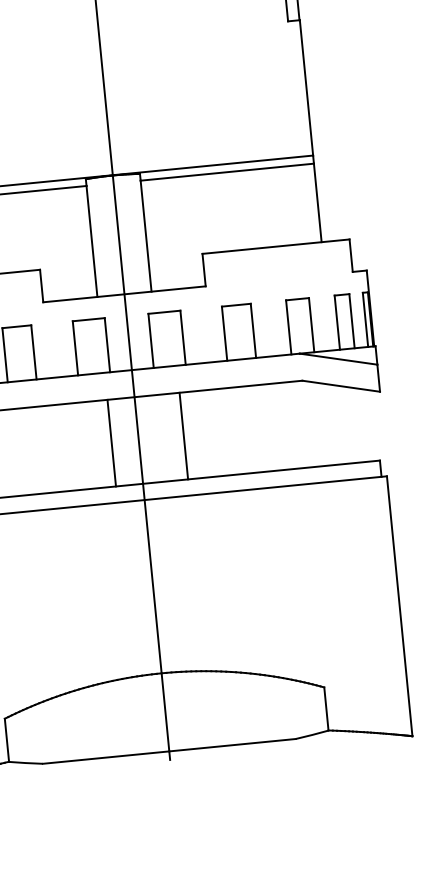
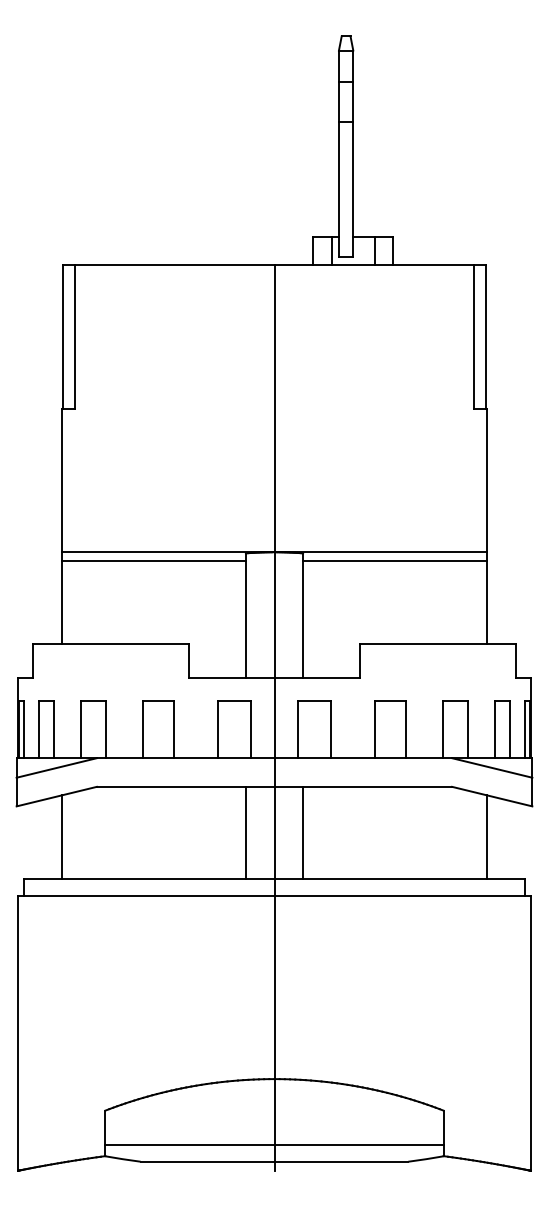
line: (339, 424) -> (486, 836), added
line: (184, 435) -> (303, 832), moved
line: (167, 736) -> (274, 1145), added

